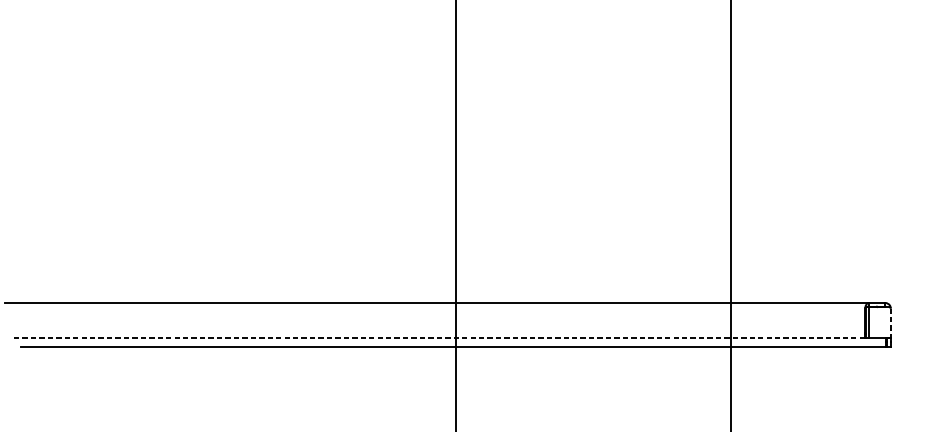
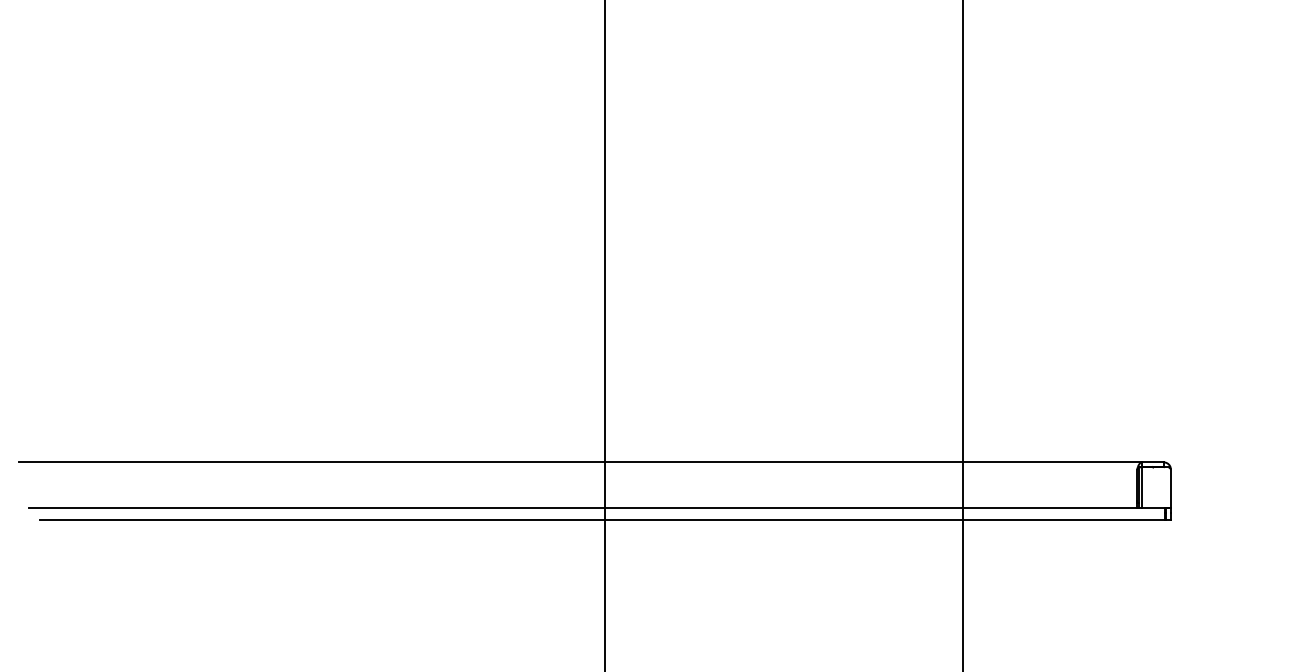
line: (890, 323) -> (1170, 489), dashed -> solid
line: (438, 338) -> (582, 508), dashed -> solid

